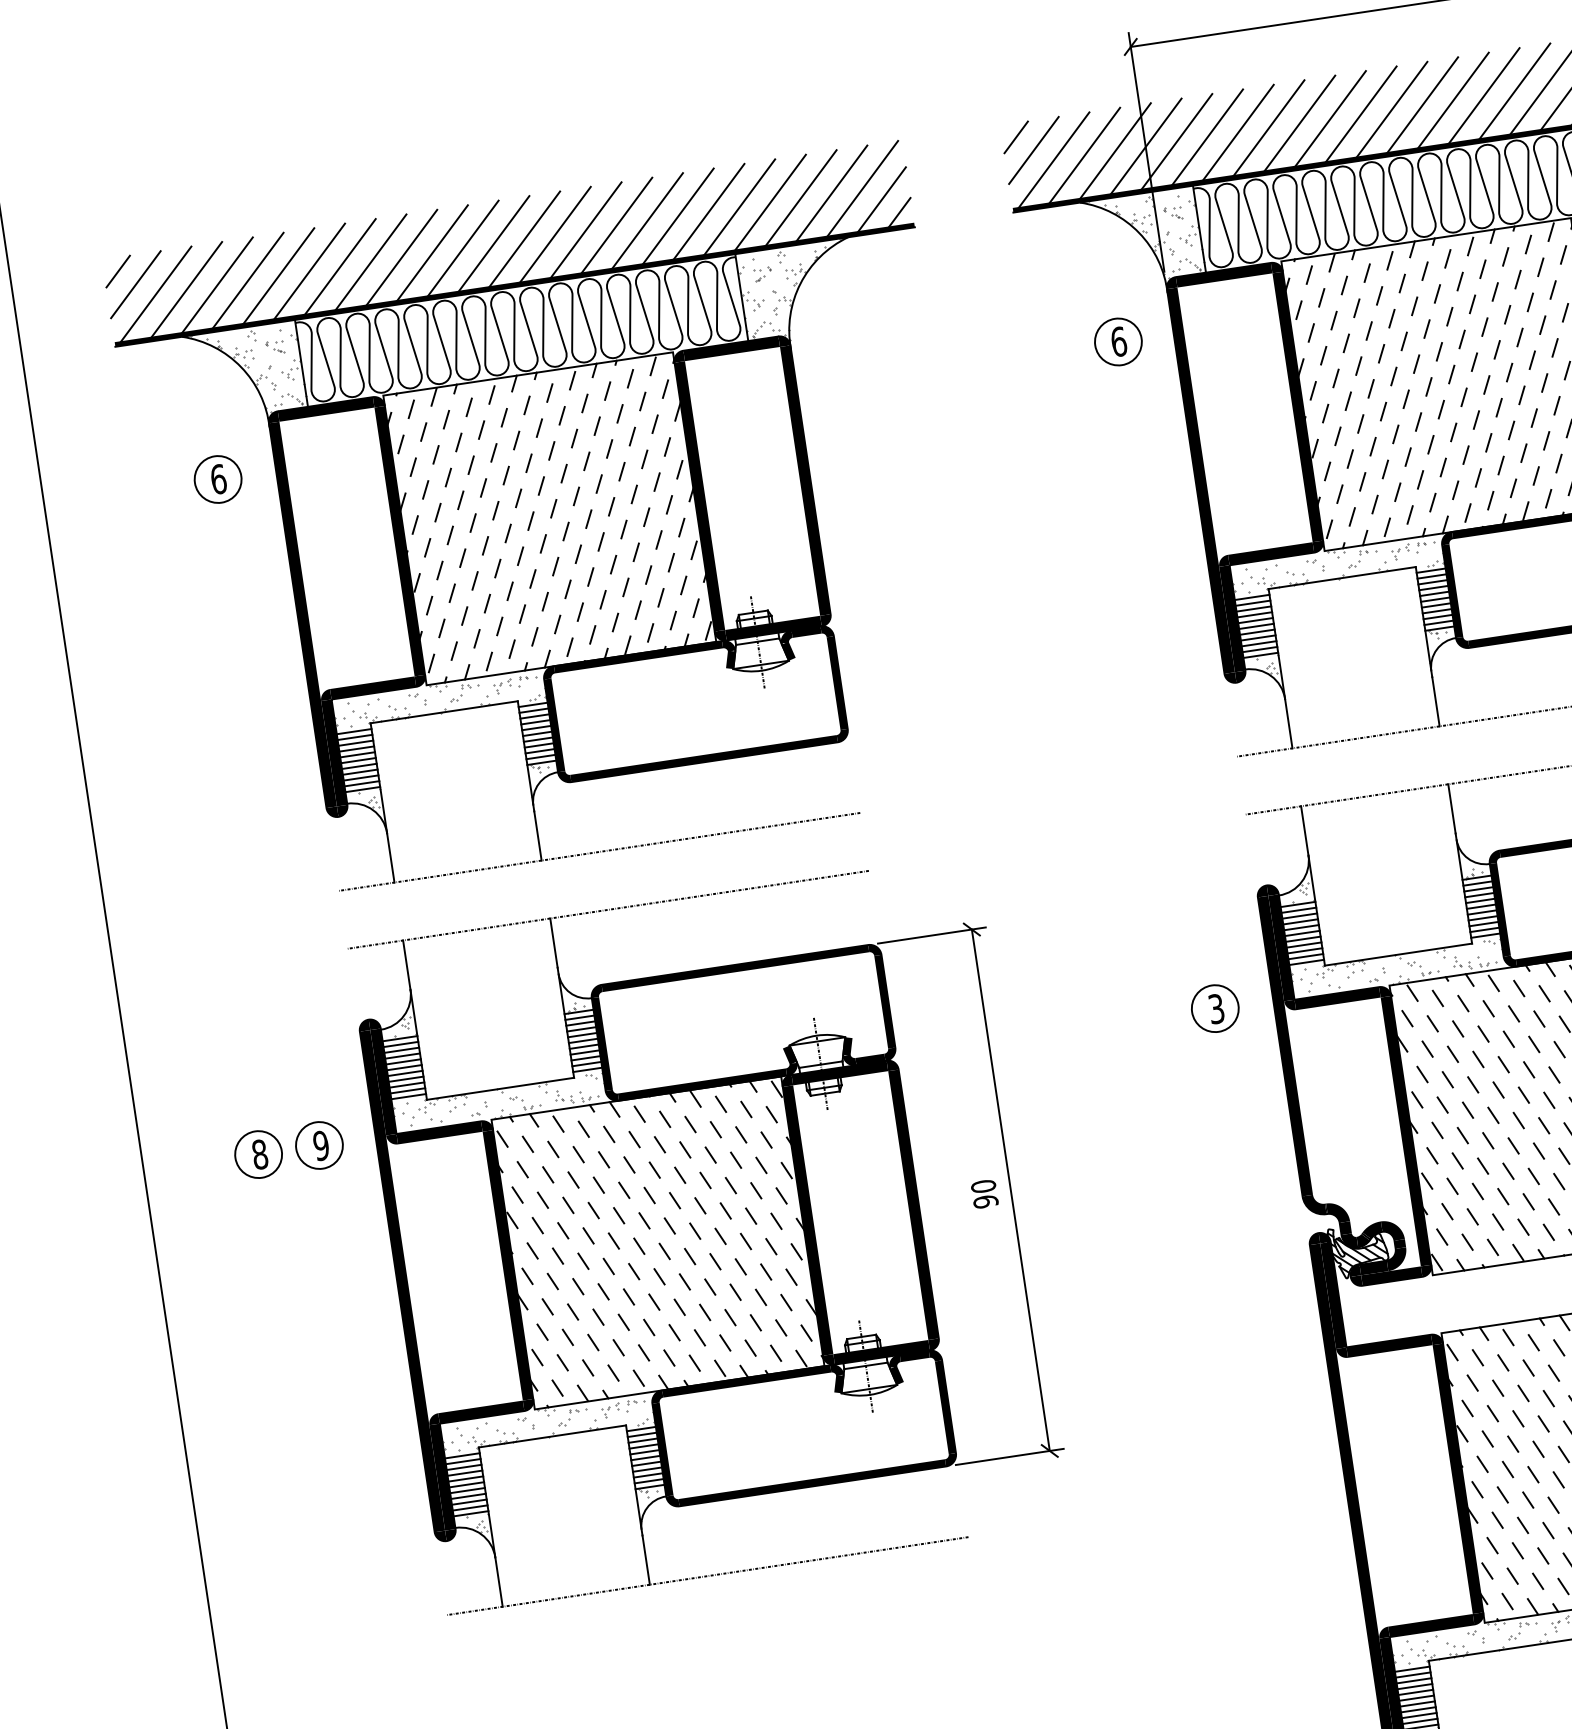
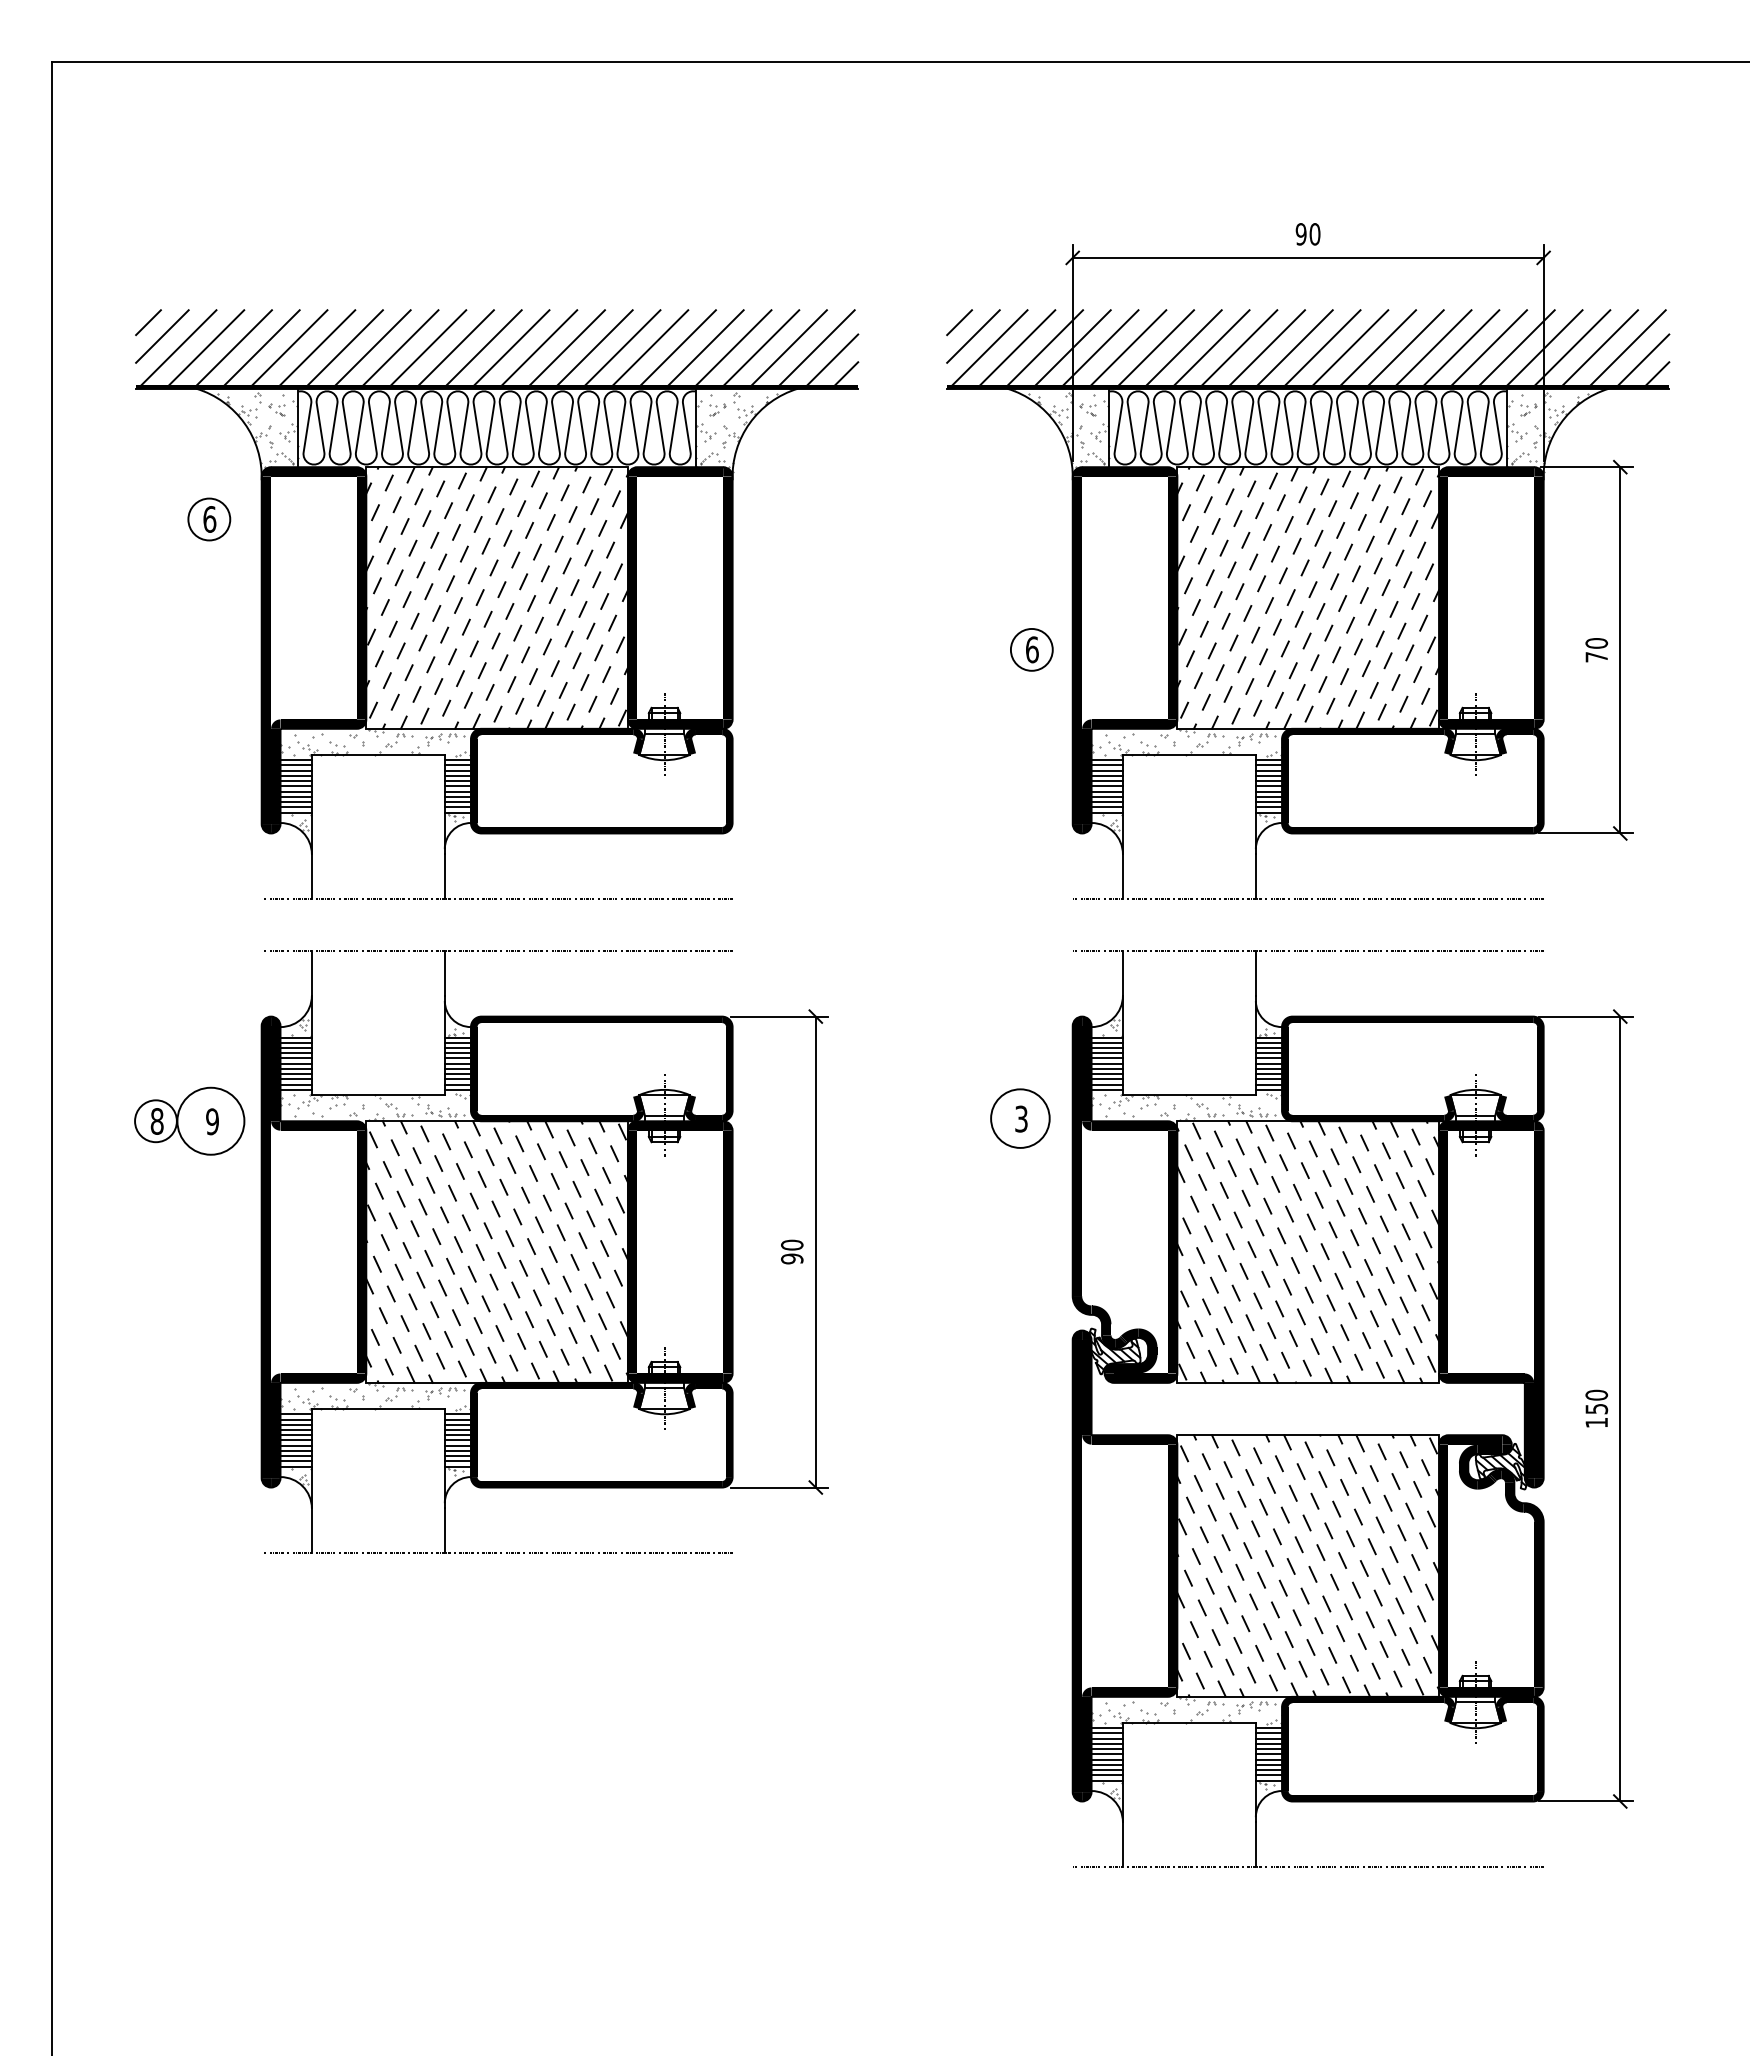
part: (1117, 341) -> (1031, 649), moved
circle: (1215, 1008) -> (1020, 1118), size x1.4
circle: (319, 1145) -> (210, 1121), size x1.6

